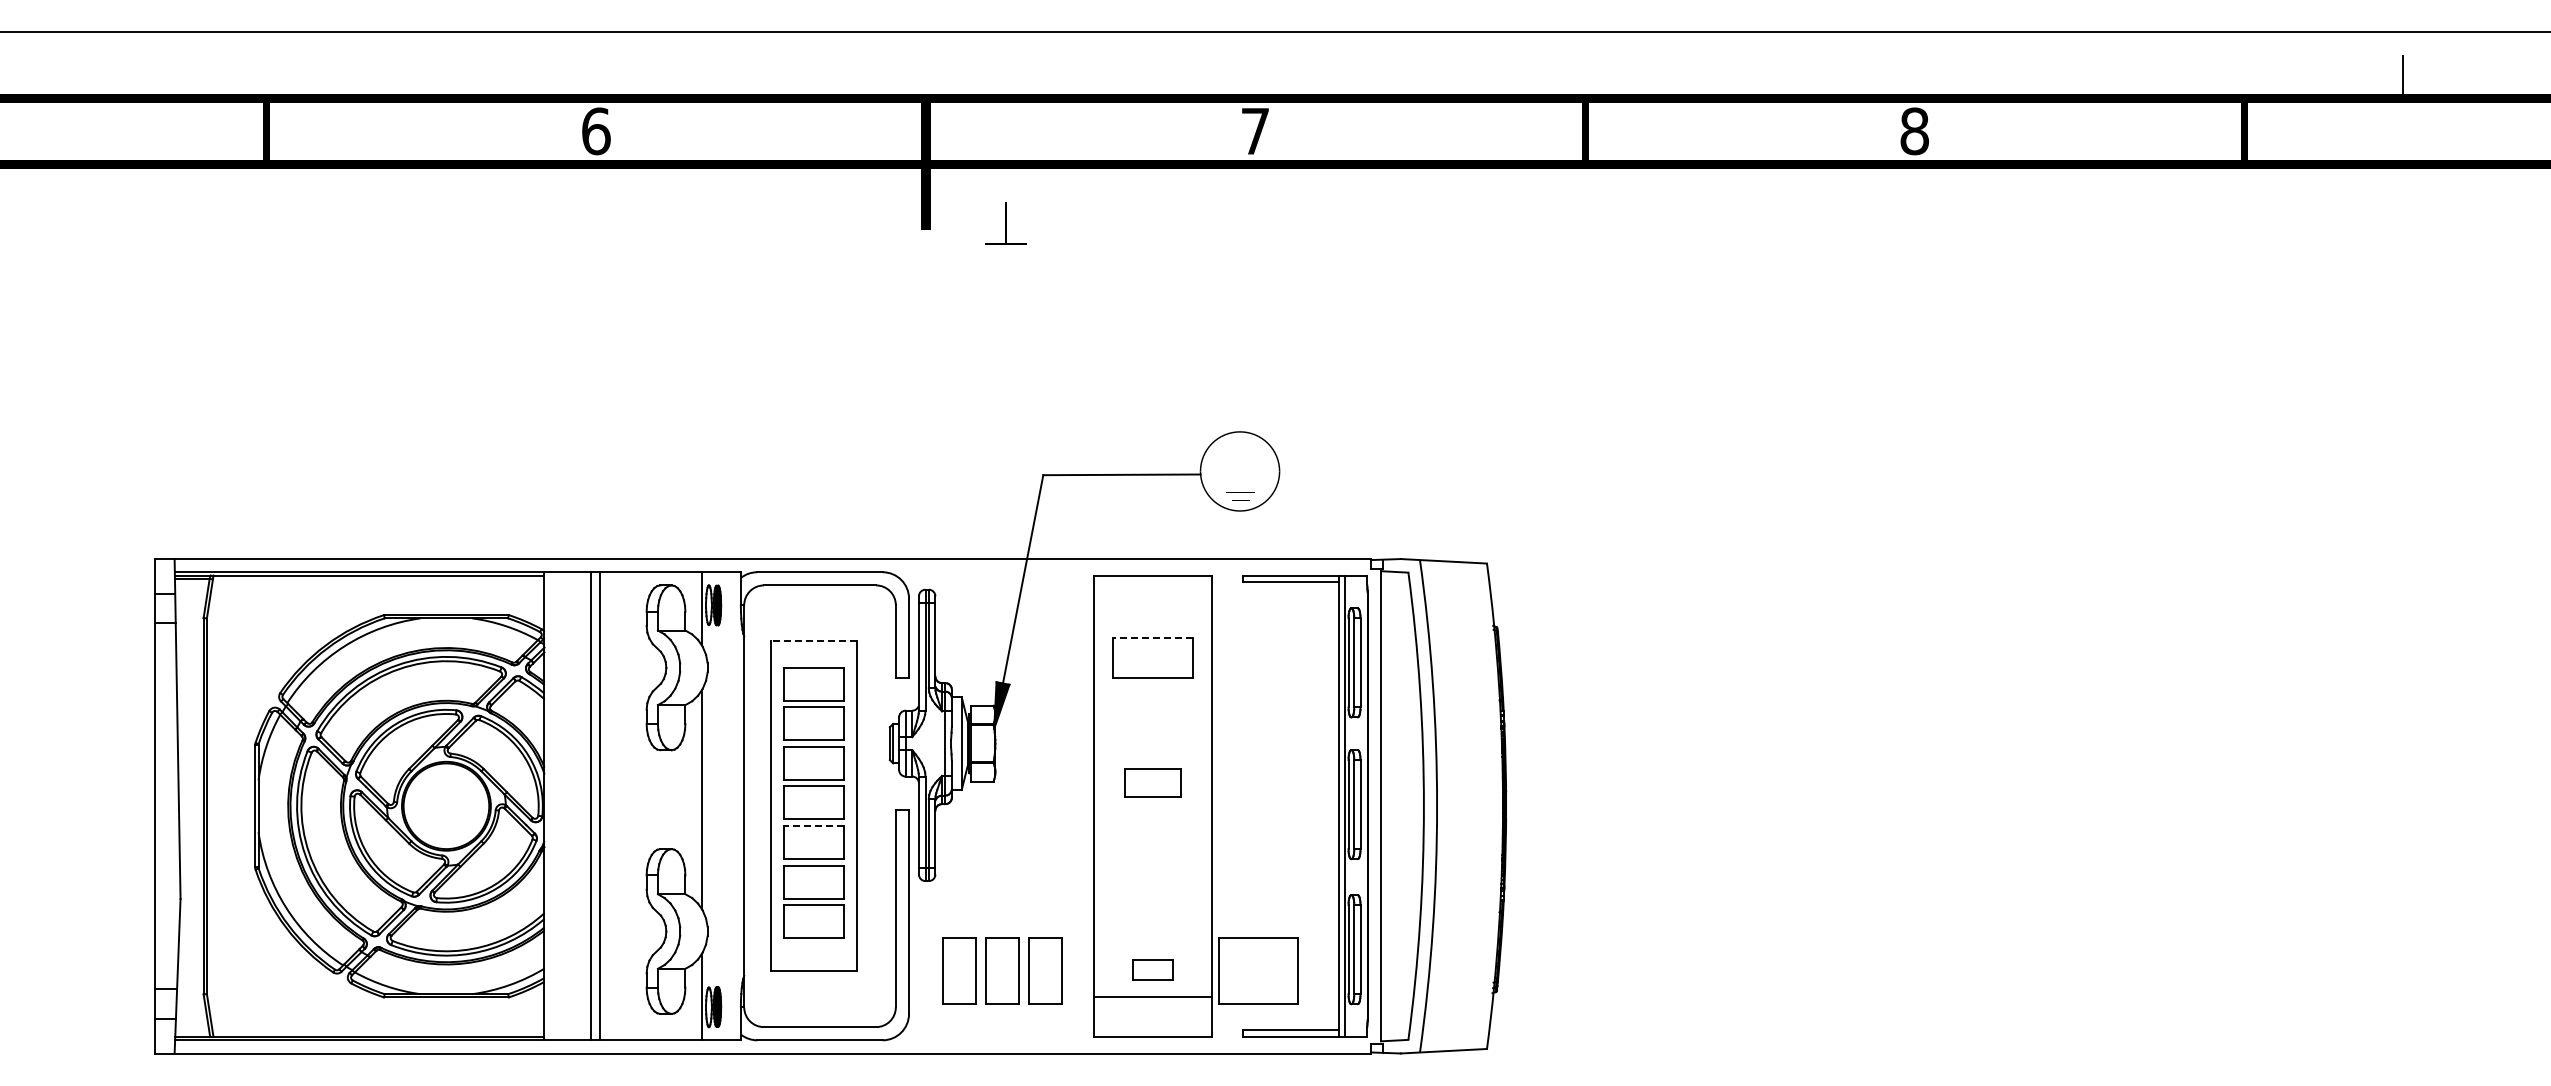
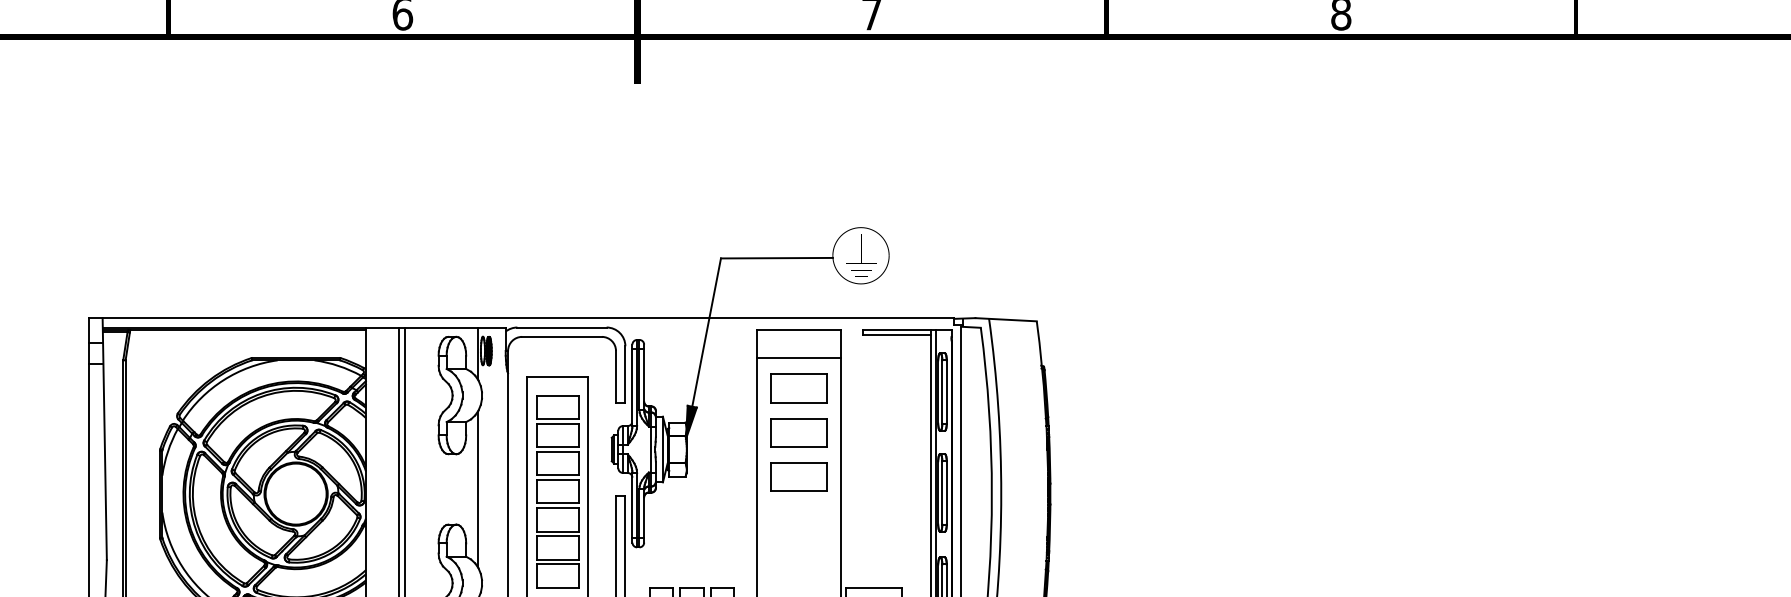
part: (1005, 223) -> (861, 248), moved
line: (1152, 615) -> (798, 358), added
line: (1152, 638) -> (798, 374), dashed -> solid
line: (813, 641) -> (557, 376), dashed -> solid
part: (1152, 720) -> (798, 433), added
part: (1152, 782) -> (798, 477), size x1.43
line: (813, 826) -> (557, 508), dashed -> solid

